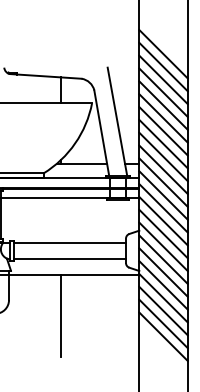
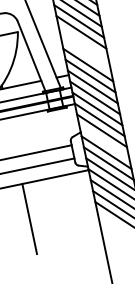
line: (163, 131) -> (83, 43), removed
line: (163, 143) -> (85, 53), removed
line: (163, 246) -> (104, 141), removed

